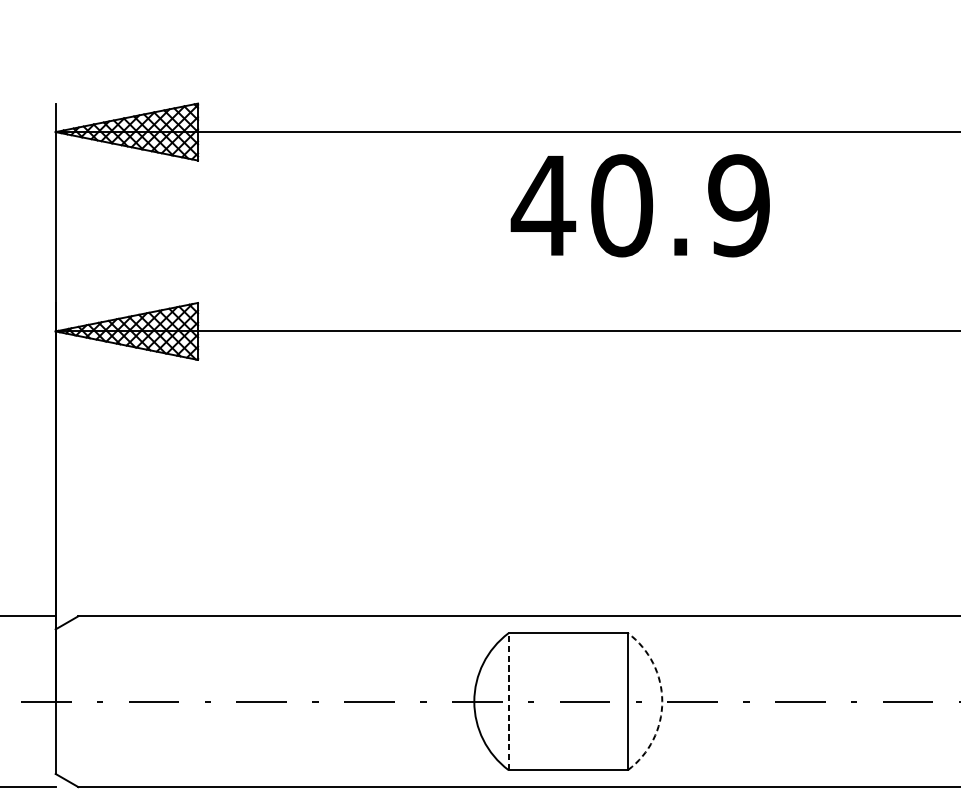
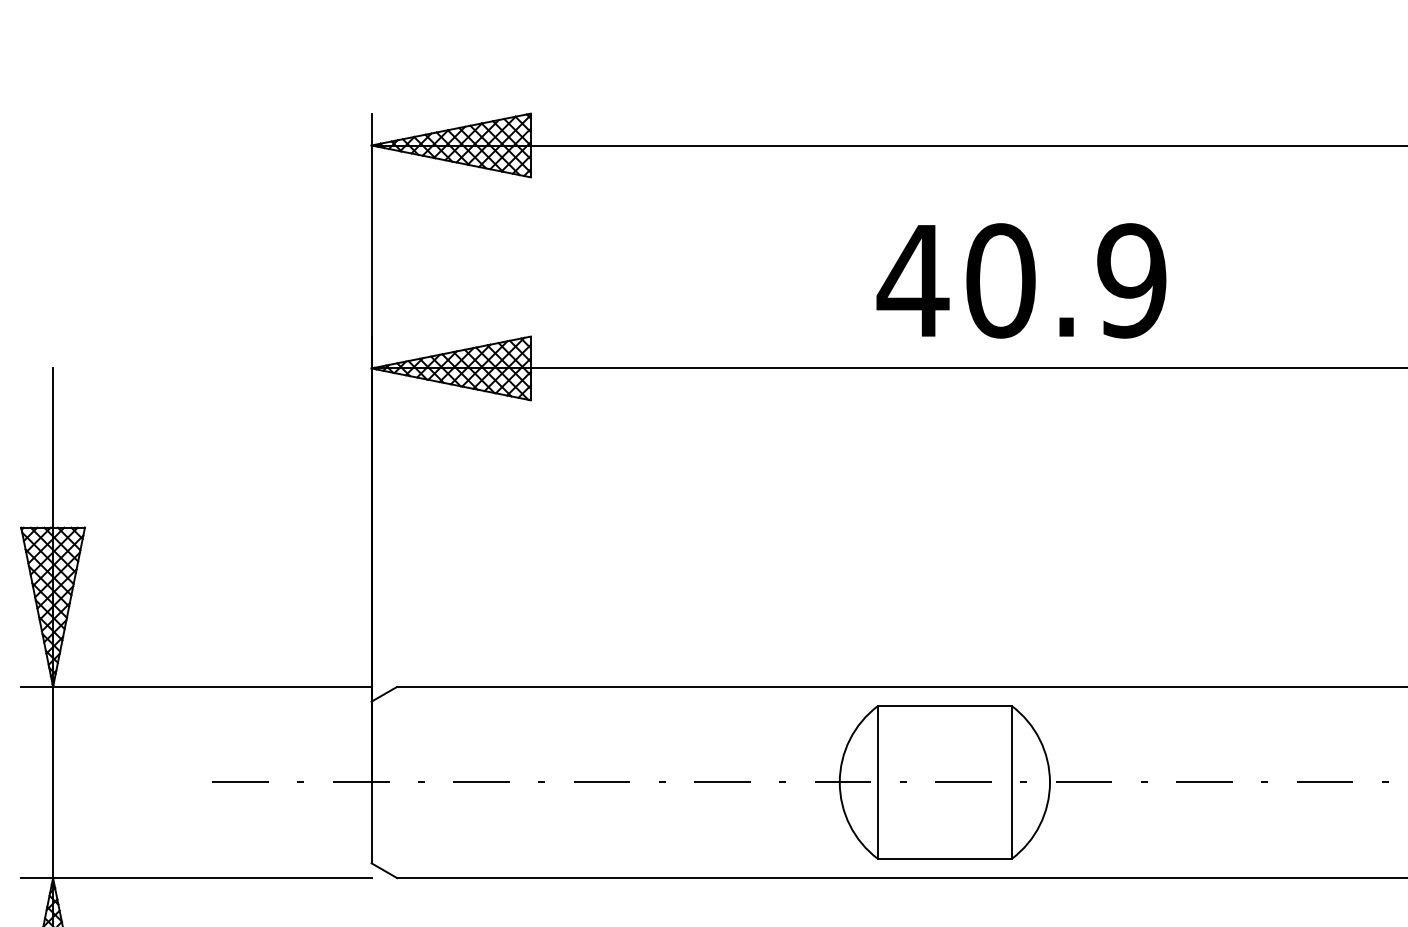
text: (640, 205) -> (1021, 280), moved
line: (508, 701) -> (878, 782), dashed -> solid
arc: (661, 701) -> (1049, 782), dashed -> solid

